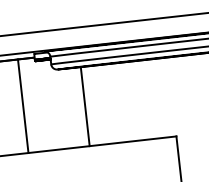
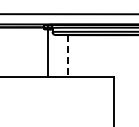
line: (23, 104) -> (48, 51), moved
line: (84, 105) -> (67, 55), solid -> dashed

